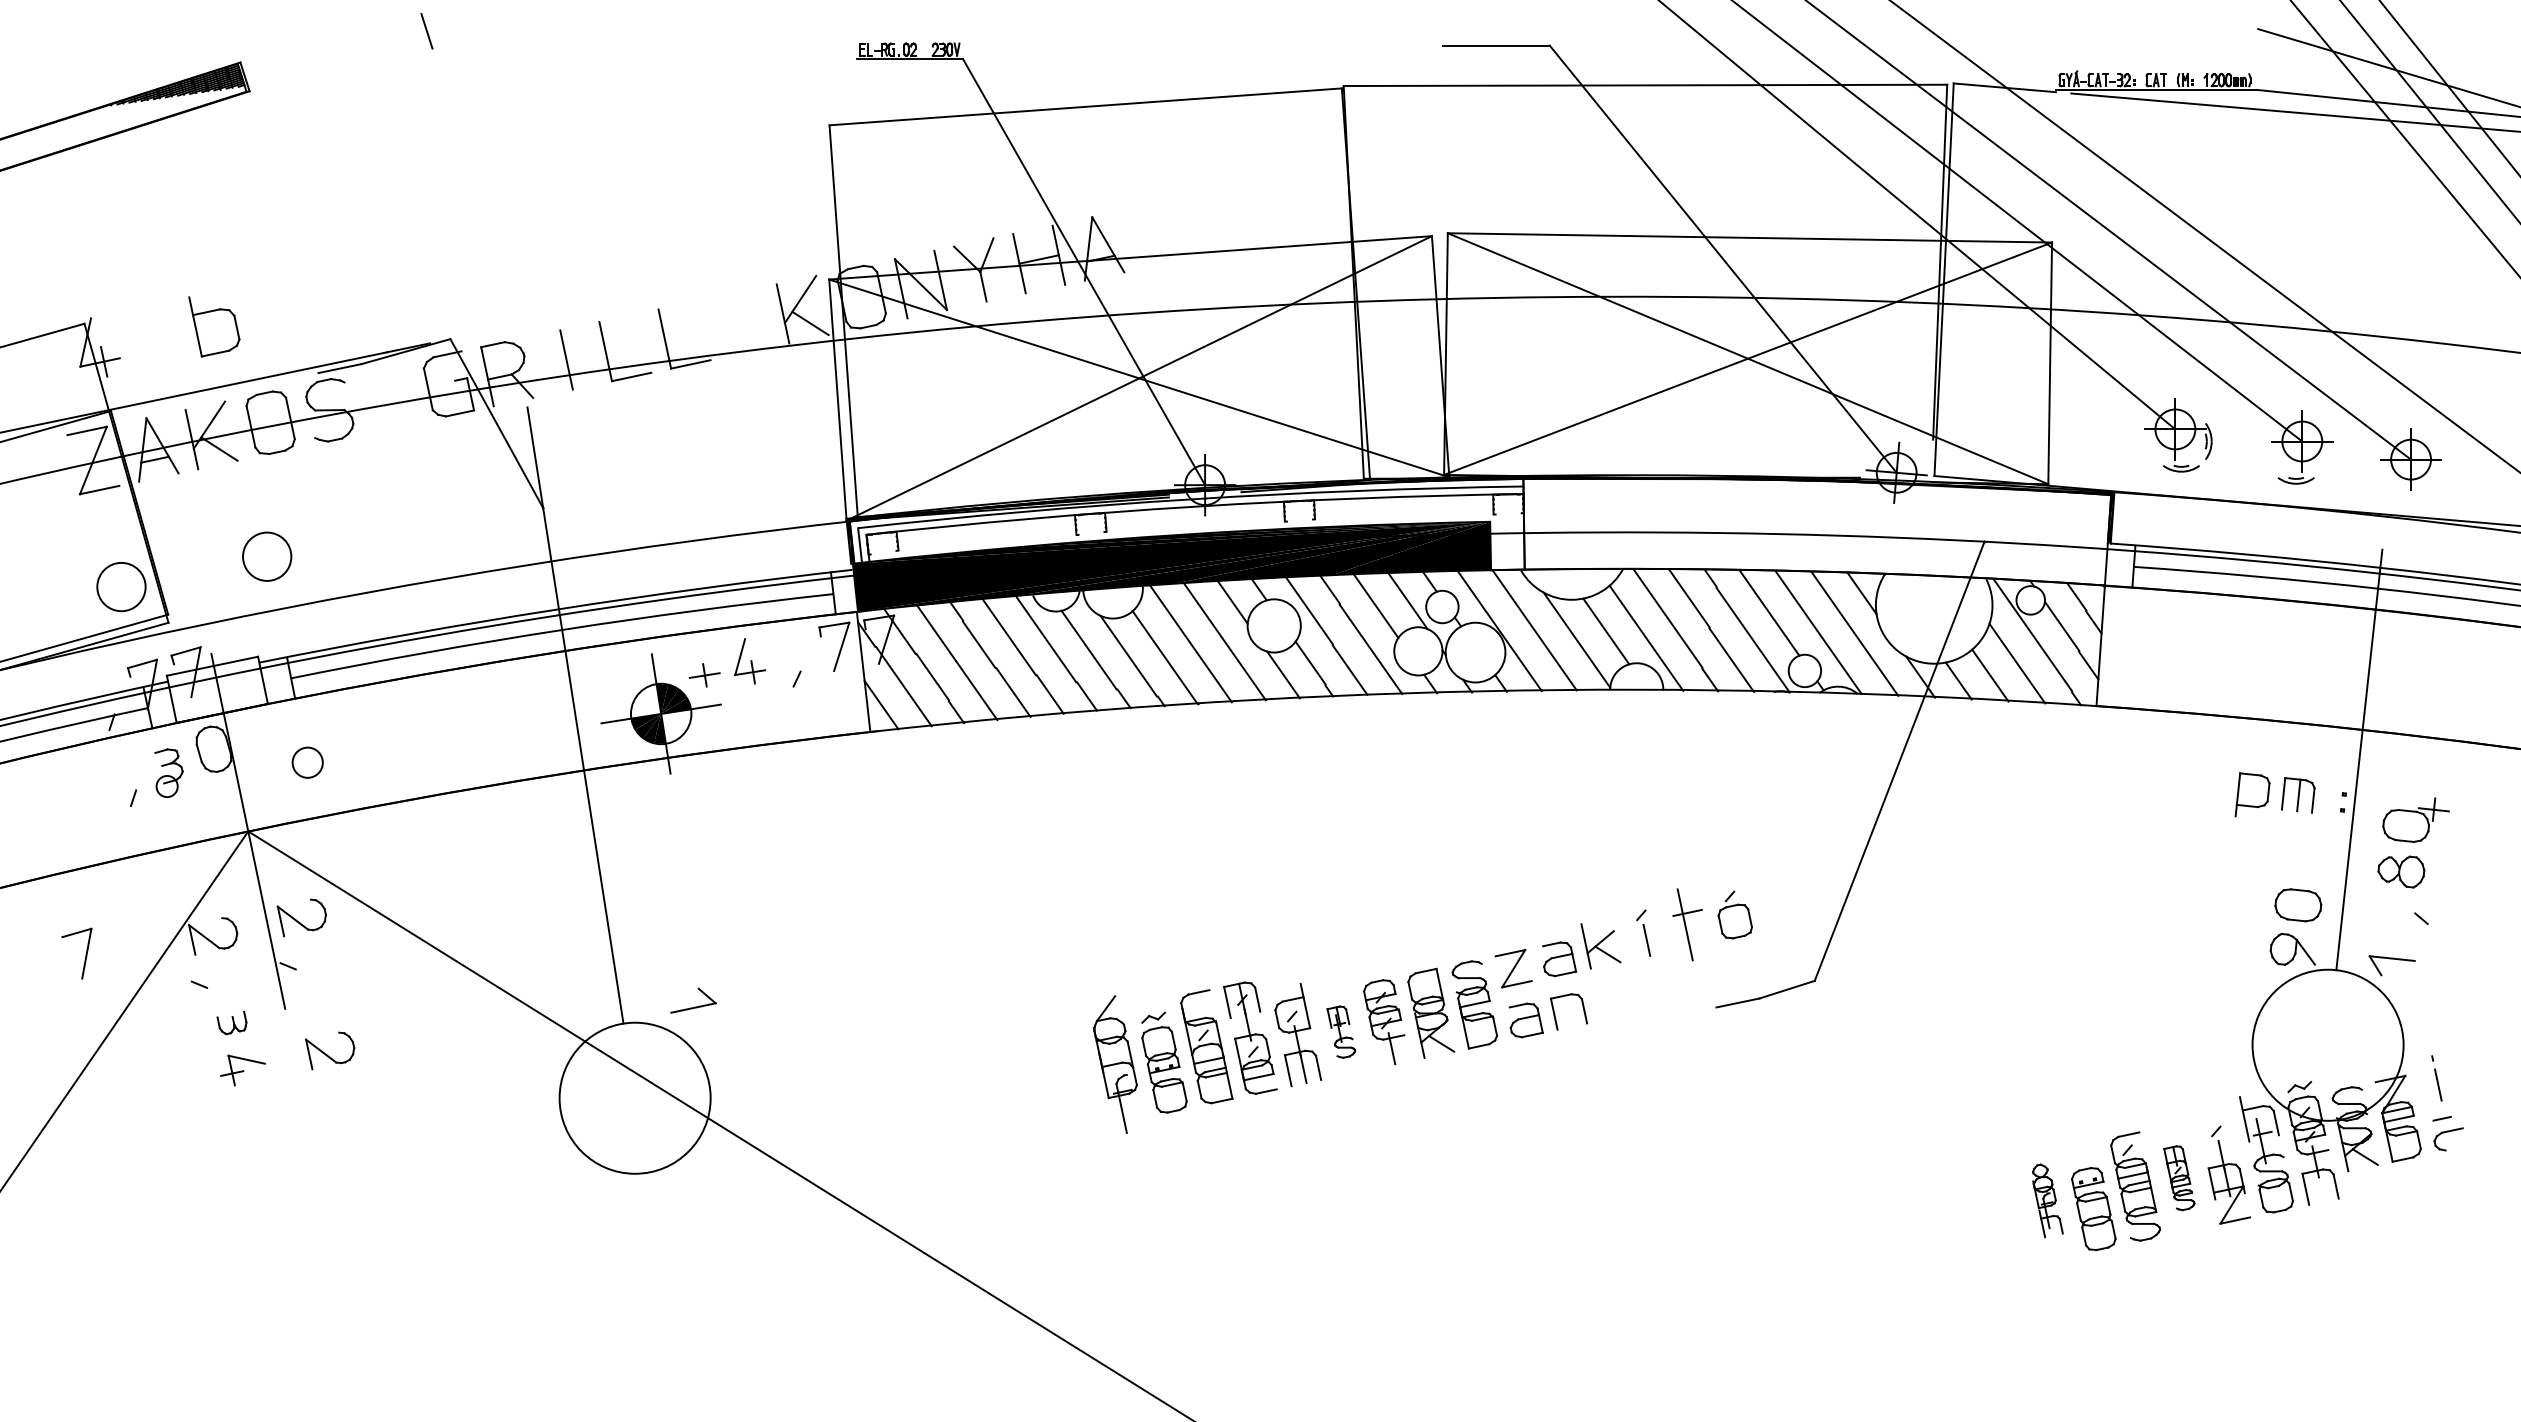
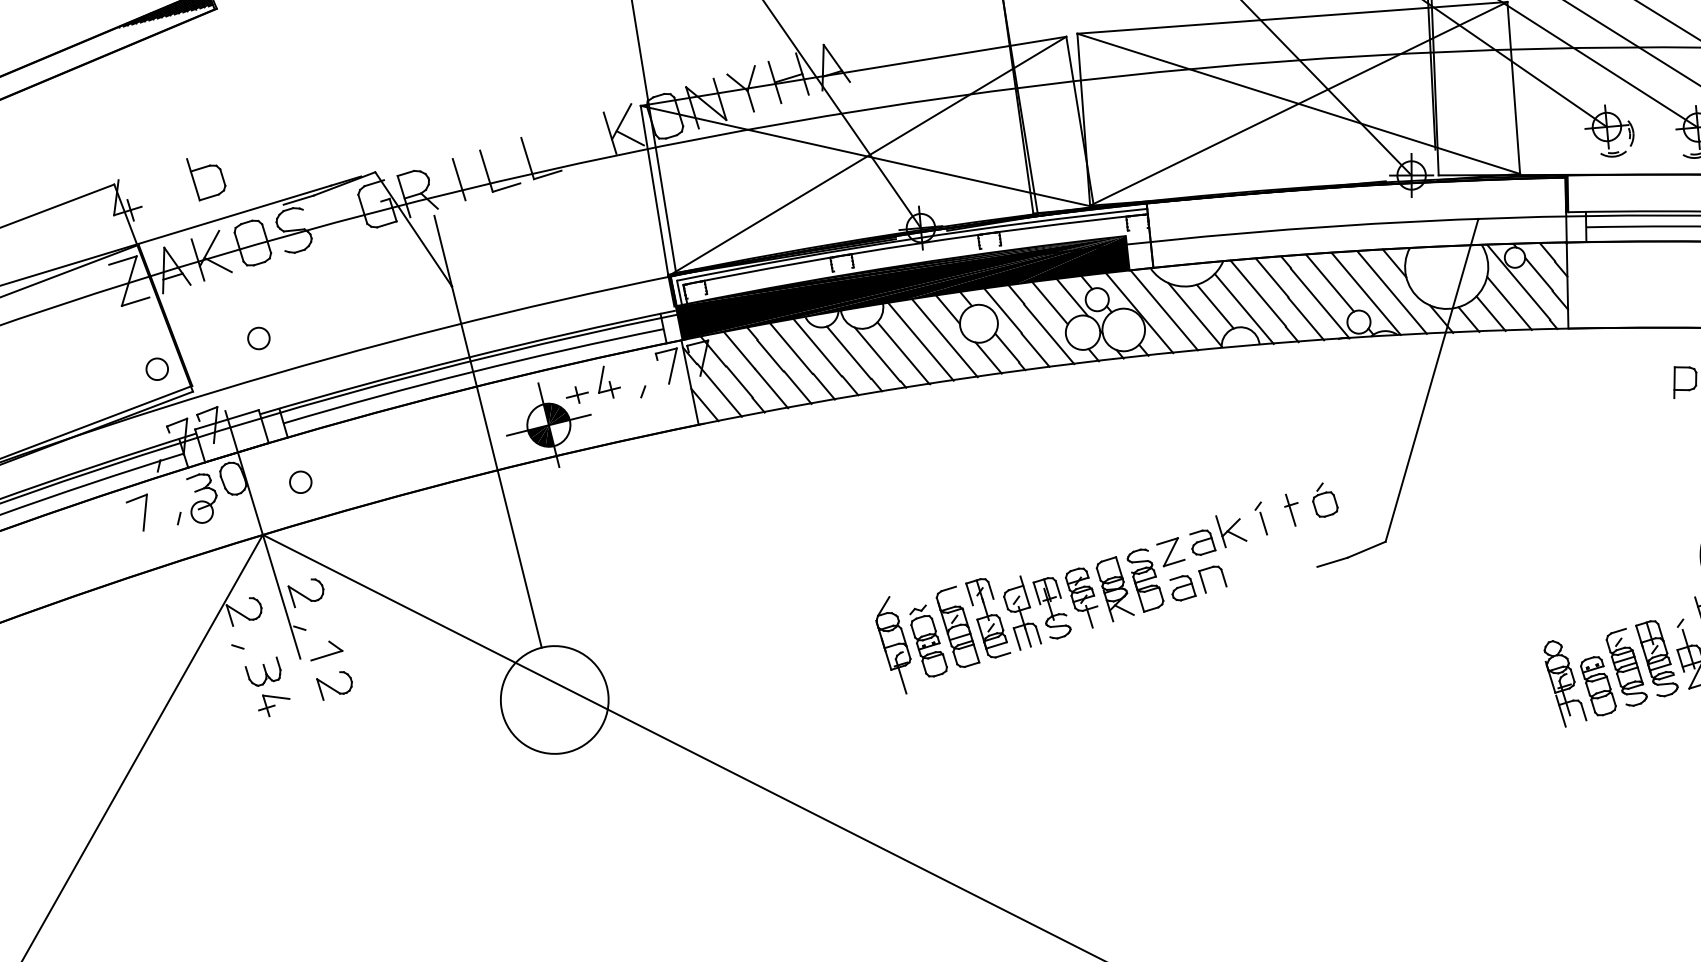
circle: (267, 556) -> (259, 338), size x0.62
circle: (121, 586) -> (157, 368), size x0.62
part: (168, 773) -> (202, 498), size x1.43
part: (1687, 925) -> (1291, 510), size x0.62
part: (85, 954) -> (144, 513), moved
part: (694, 1006) -> (327, 654), moved
part: (231, 1022) -> (263, 671), size x1.67
part: (1341, 1031) -> (1052, 607), size x1.67
part: (2179, 1178) -> (1657, 659), size x1.67
part: (2047, 1200) -> (1564, 683), size x1.67

